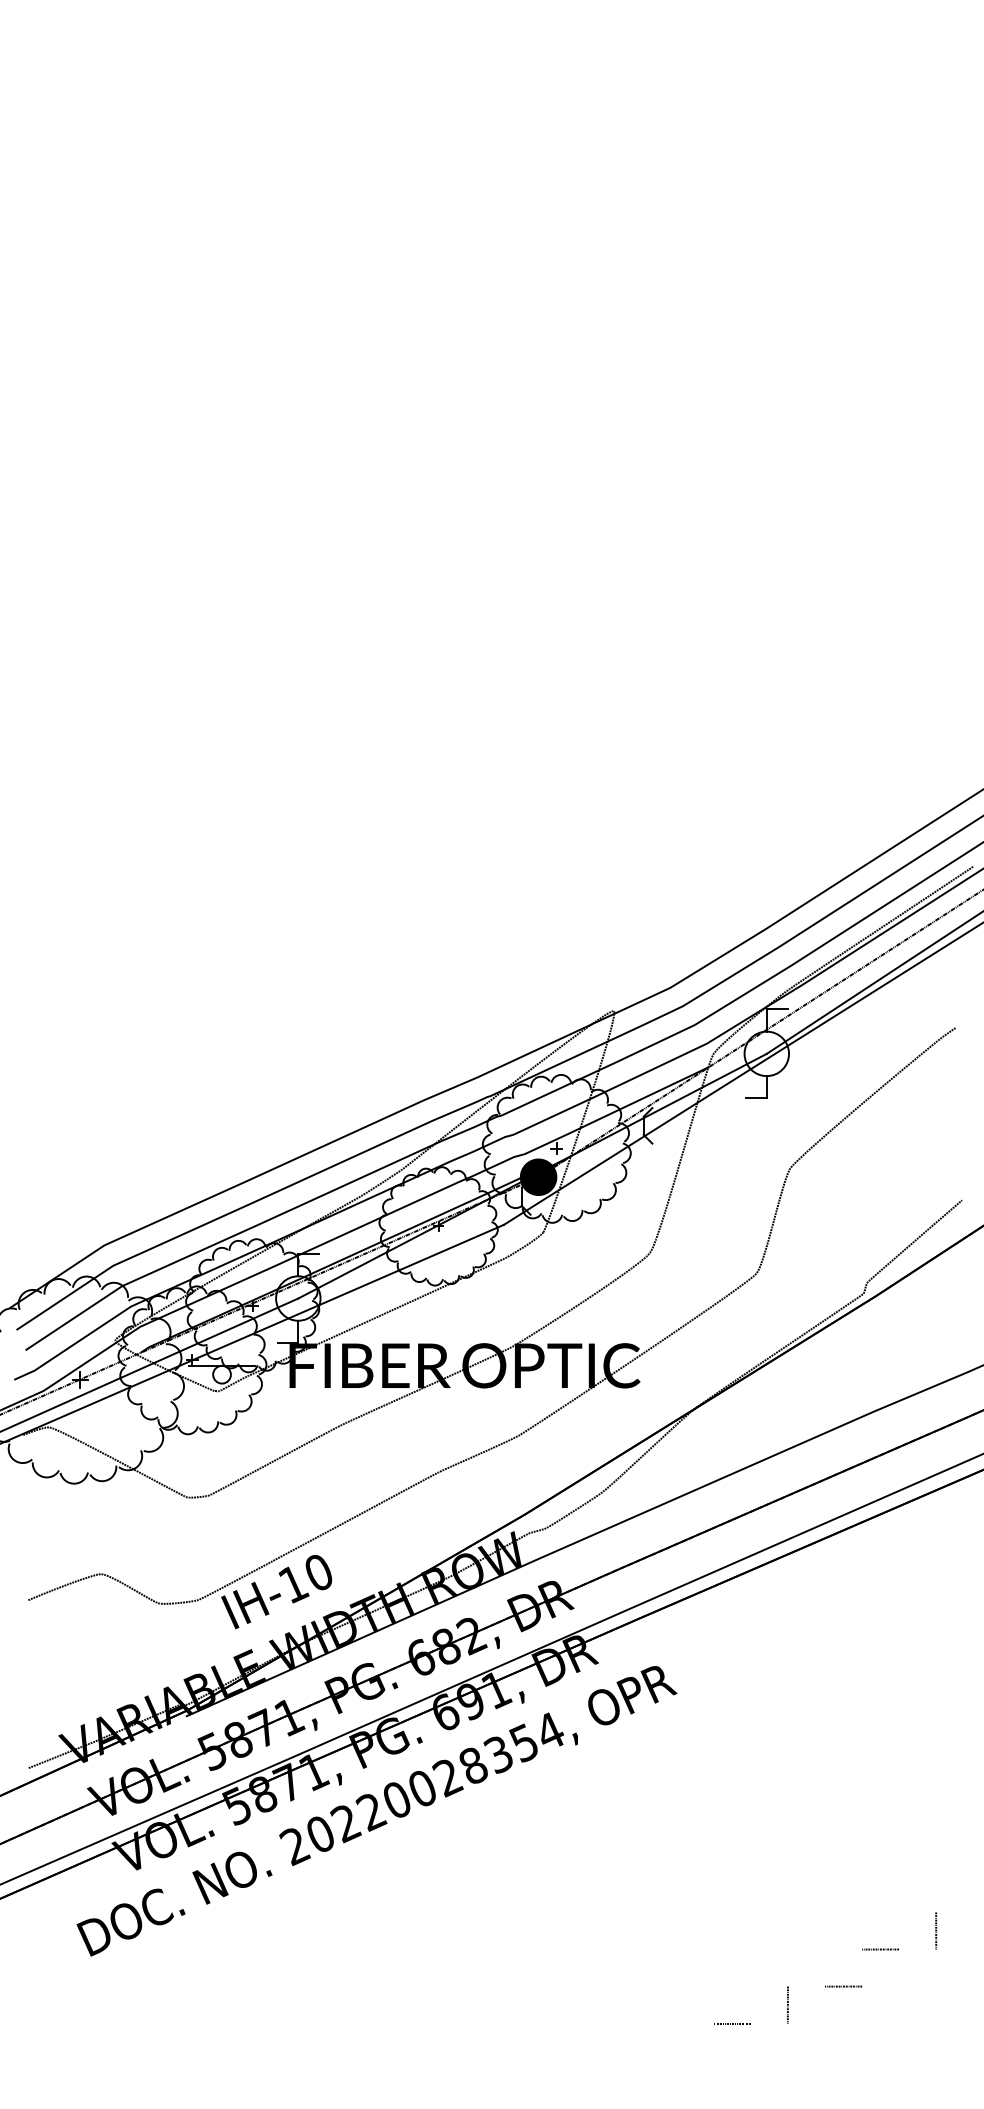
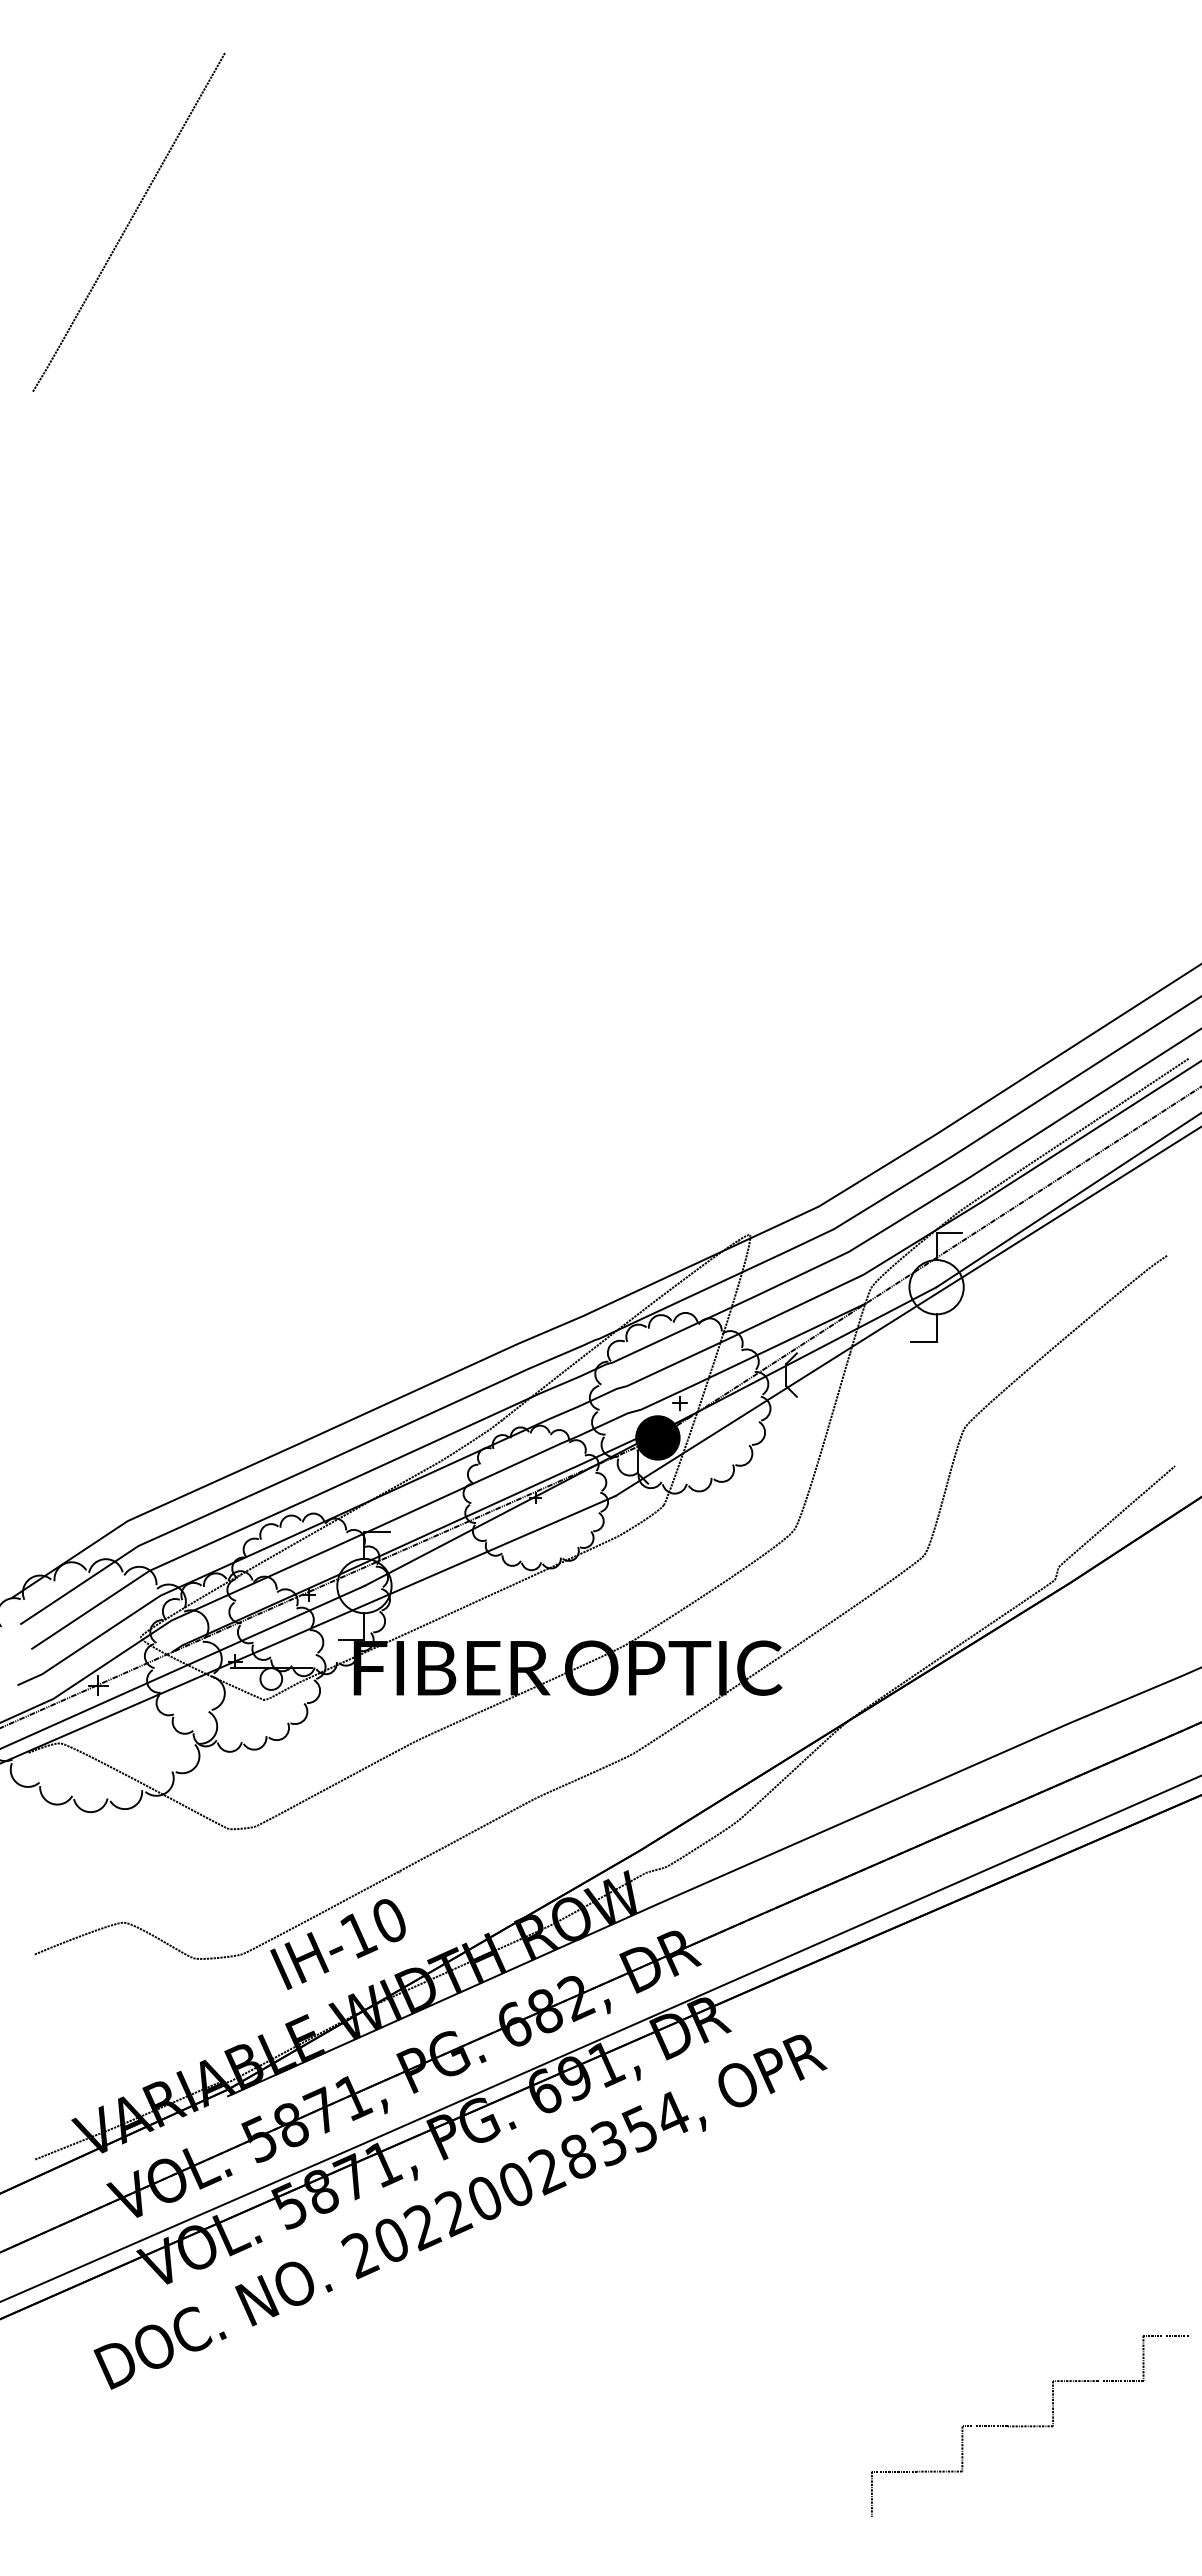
curve: (105, 181) -> (128, 221), added
line: (954, 1912) -> (1165, 2335), added
line: (917, 1949) -> (1120, 2381), added
line: (862, 1967) -> (1053, 2403), added
line: (806, 1986) -> (984, 2426), added
line: (769, 2023) -> (939, 2471), added
line: (713, 2041) -> (871, 2493), added

